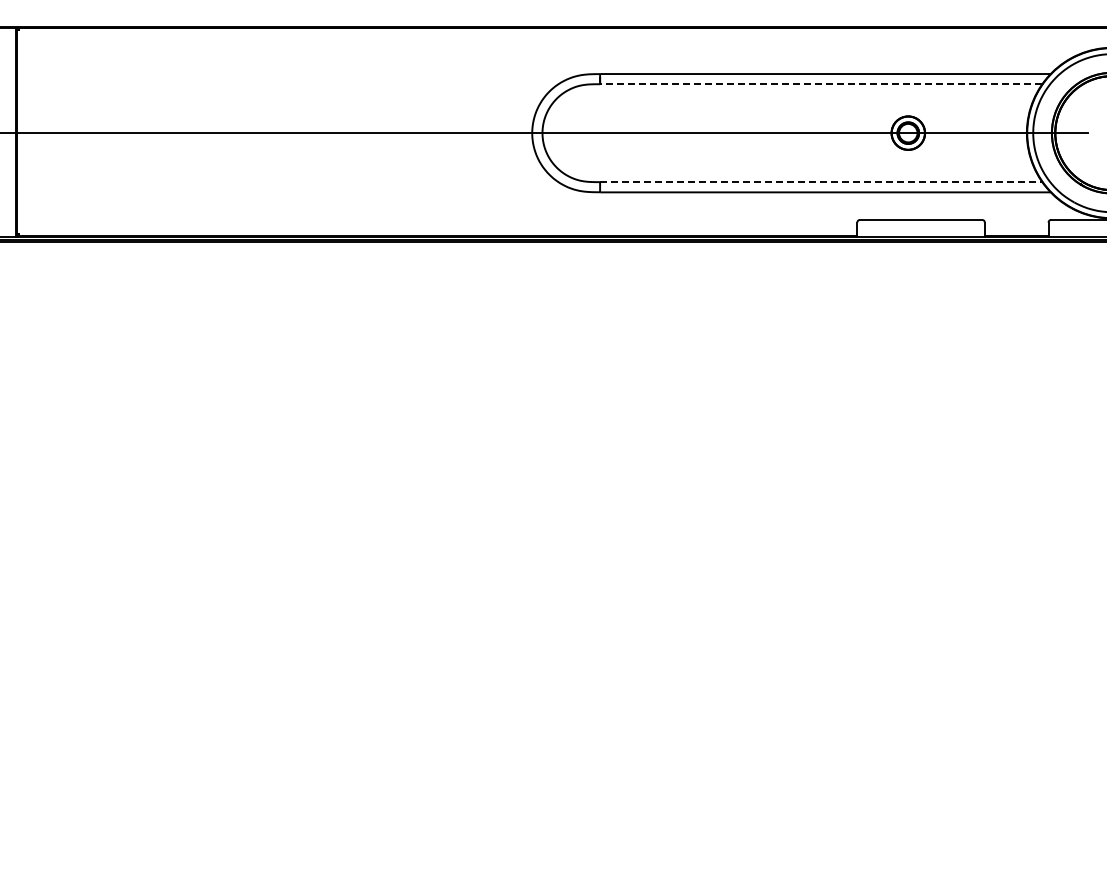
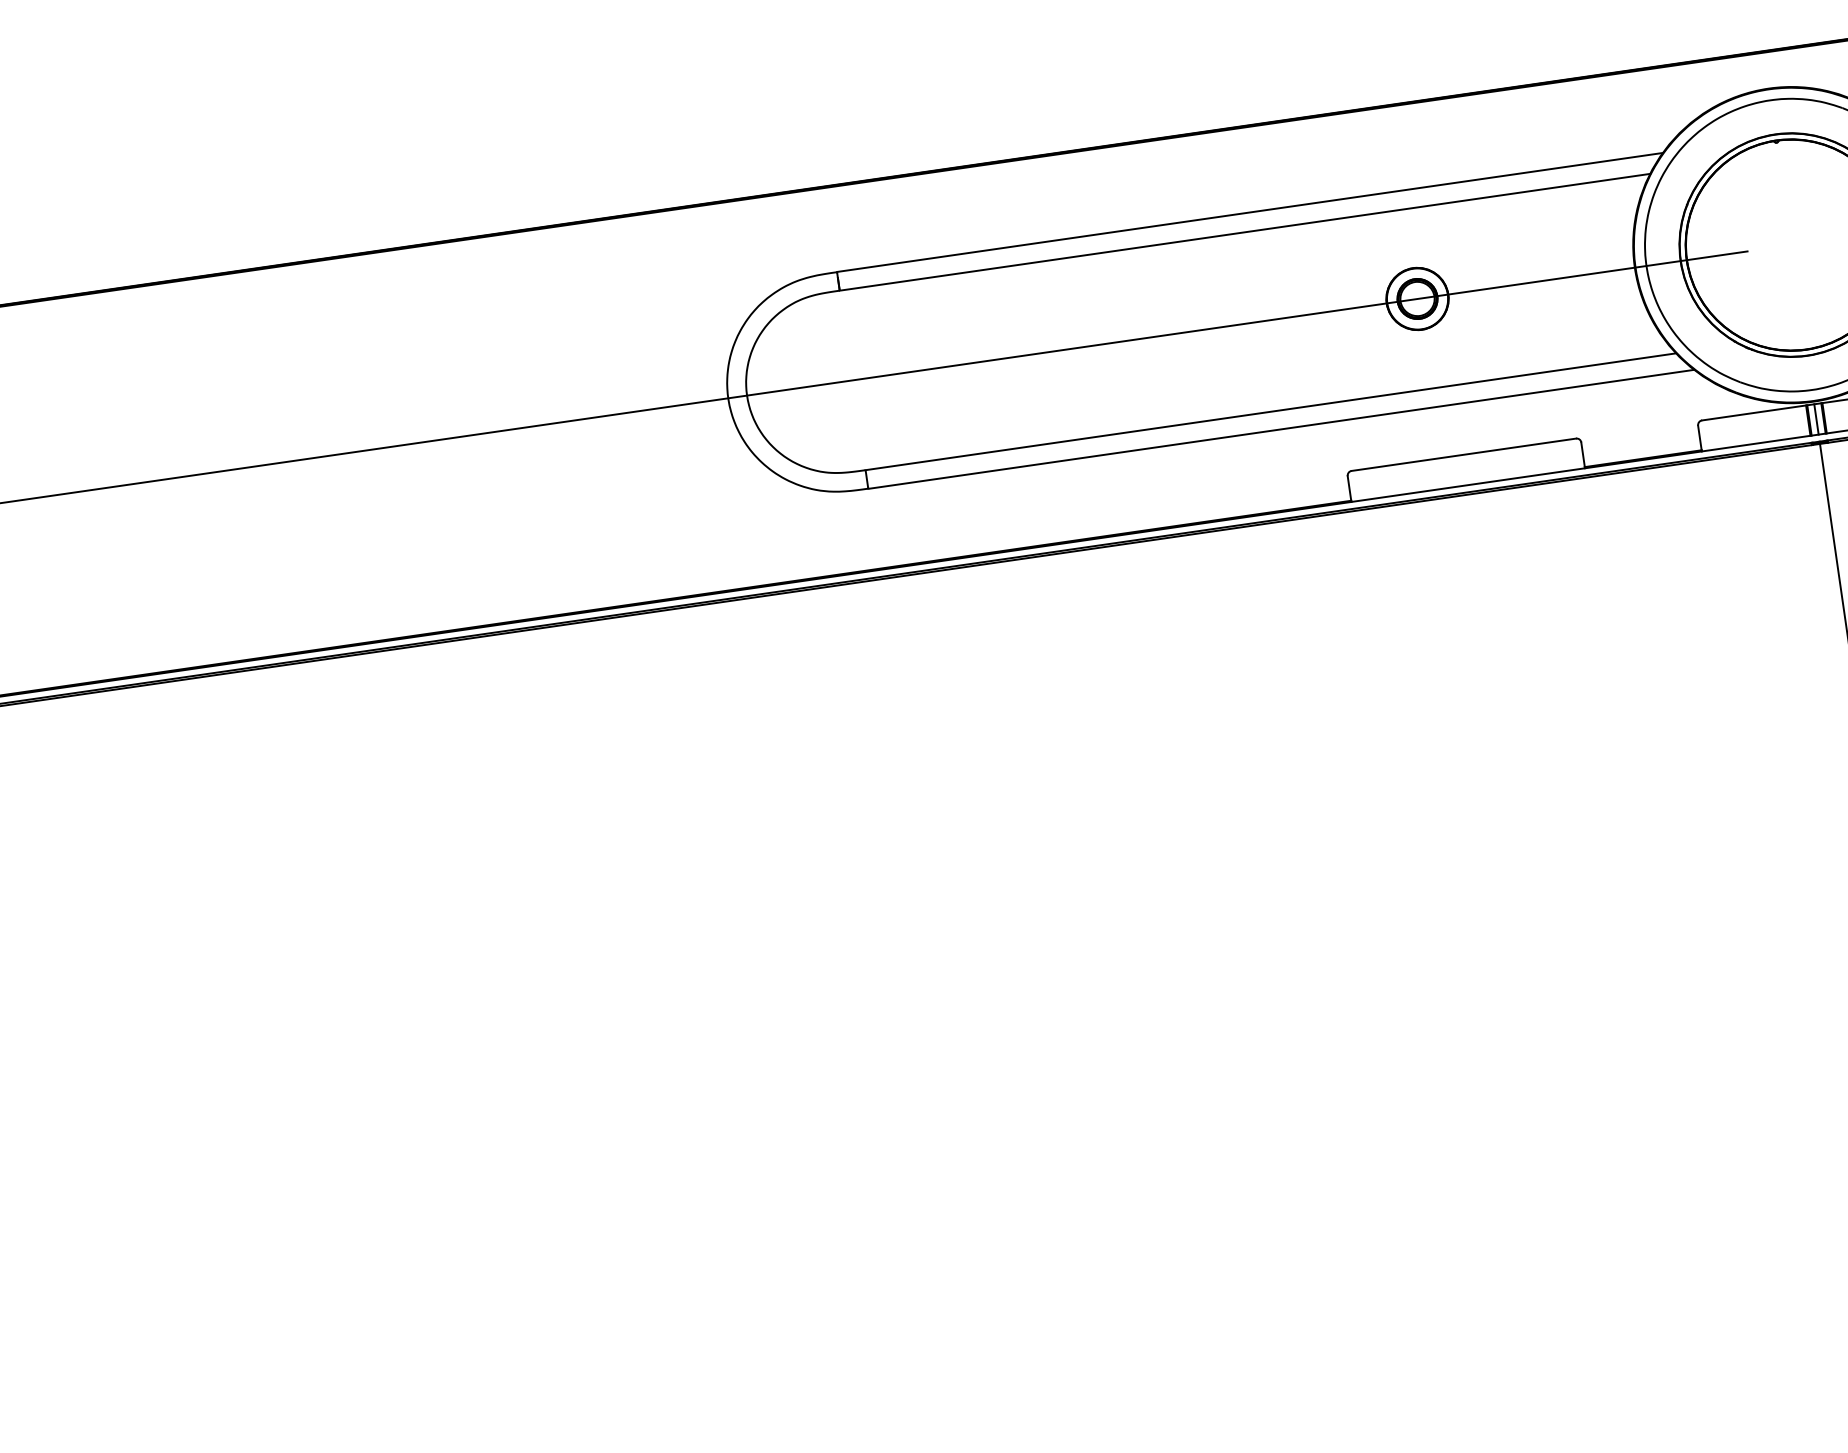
line: (820, 84) -> (1243, 232), dashed -> solid
line: (821, 182) -> (1271, 412), dashed -> solid

